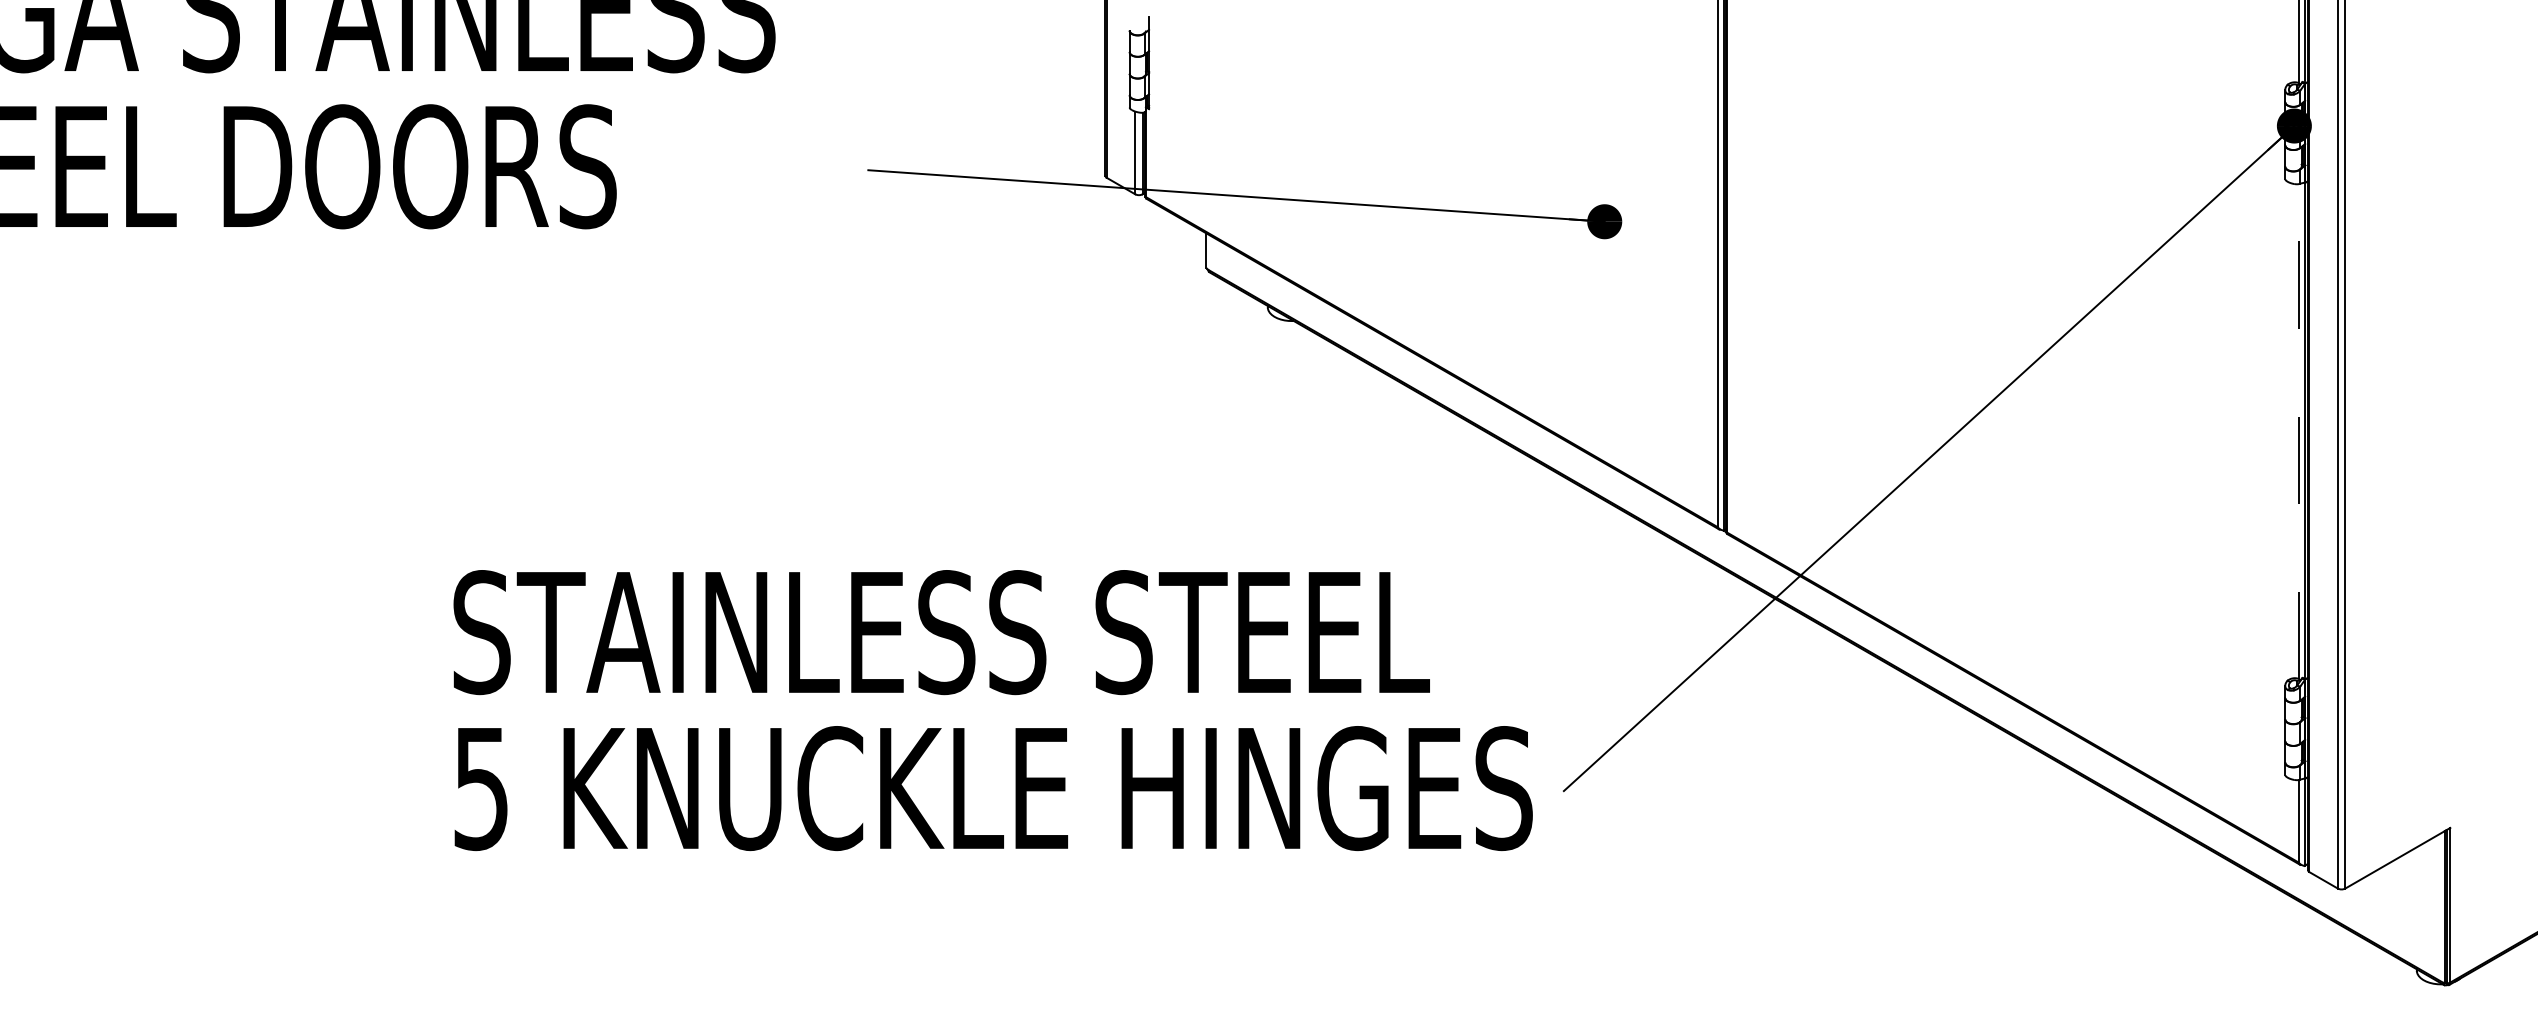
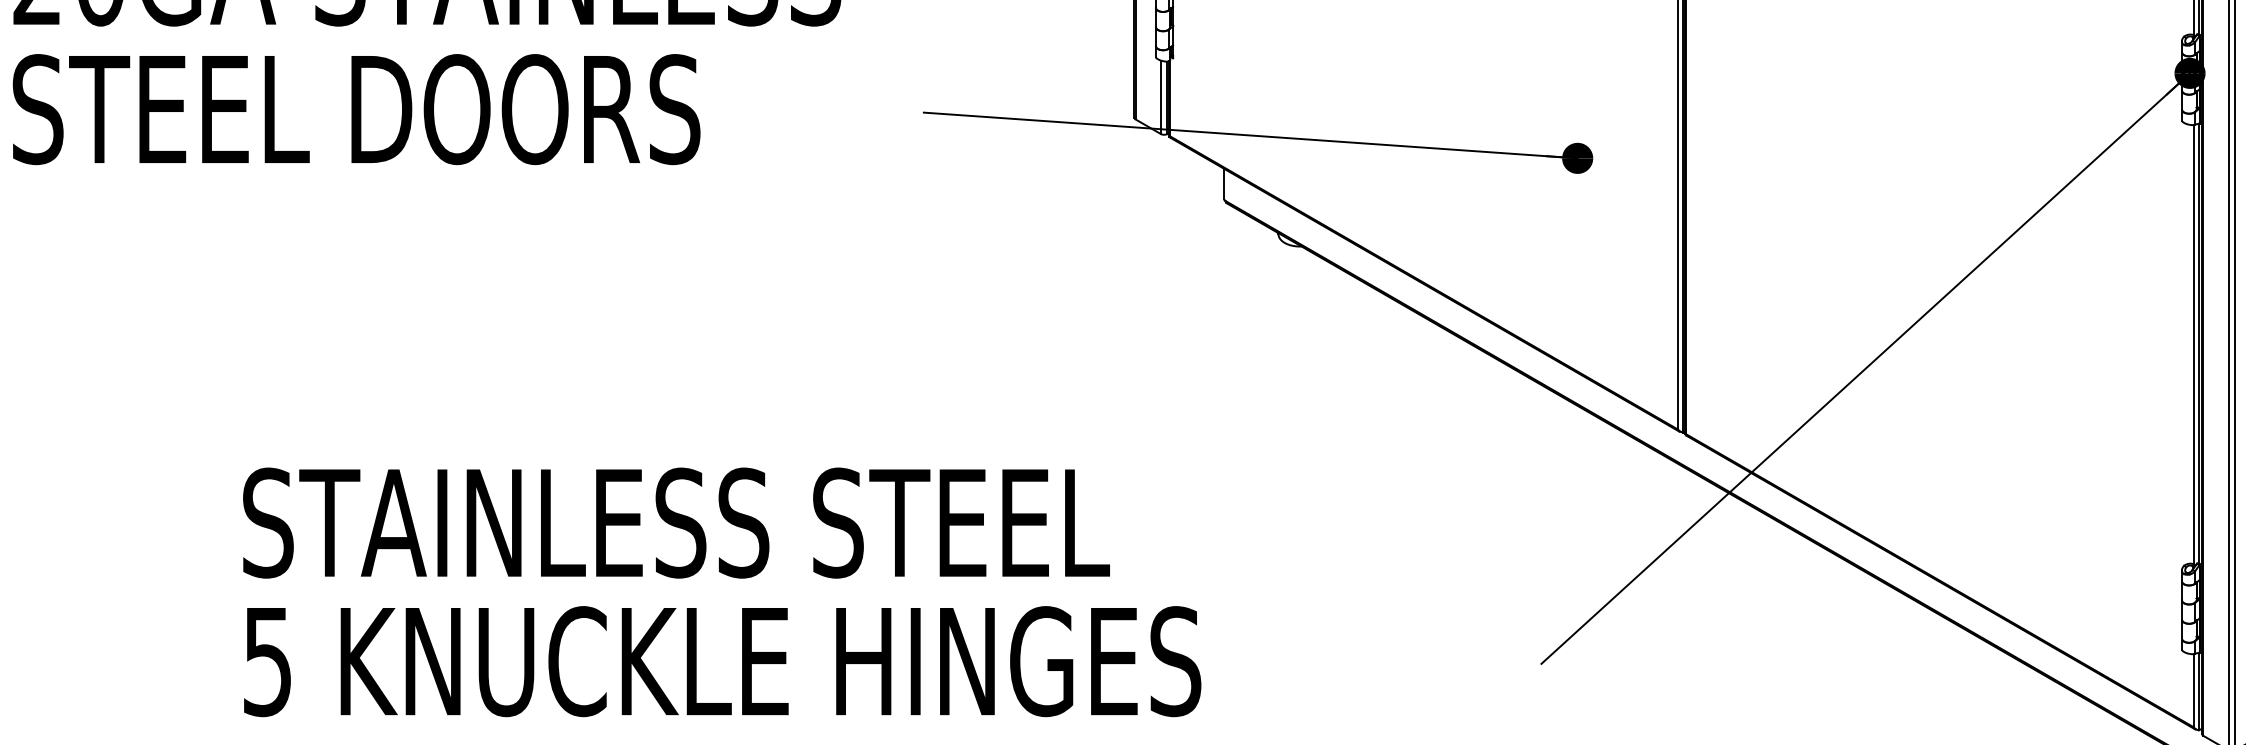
line: (2298, 431) -> (2193, 344), dashed -> solid
text: (992, 710) -> (721, 592), moved

